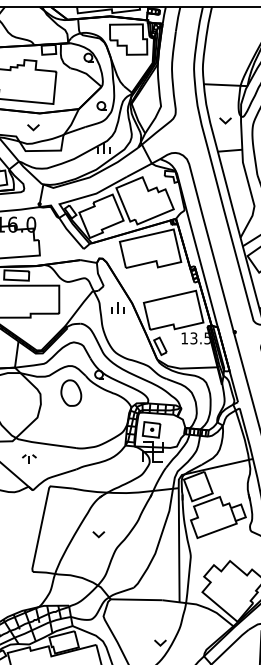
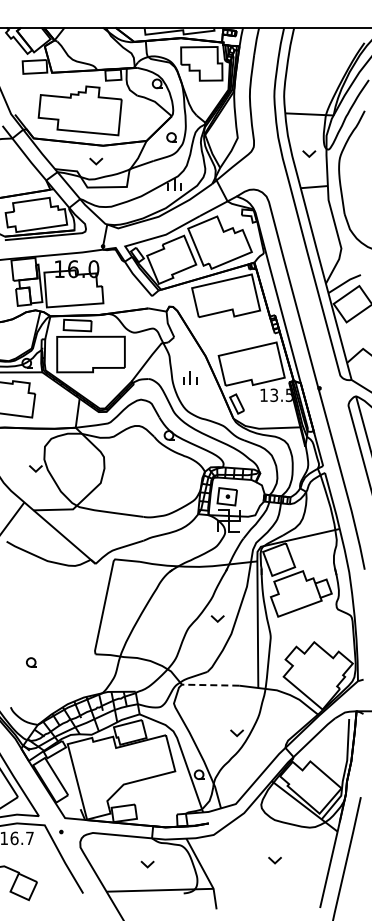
part: (118, 307) -> (190, 377), moved
part: (71, 392) -> (138, 455), removed
part: (29, 459) -> (91, 529), removed
part: (98, 534) -> (217, 618), moved
line: (136, 600) -> (210, 685), solid -> dashed

